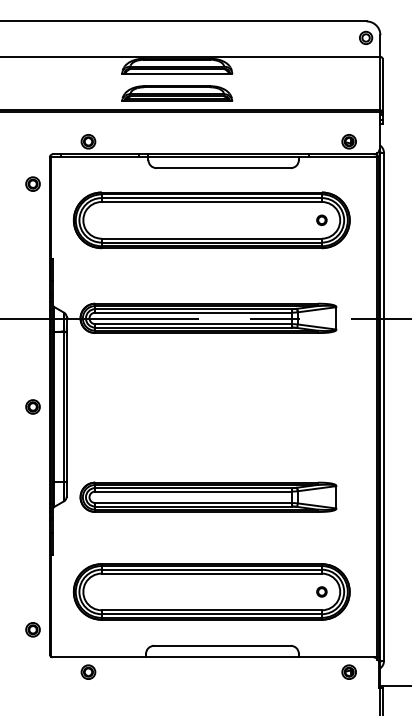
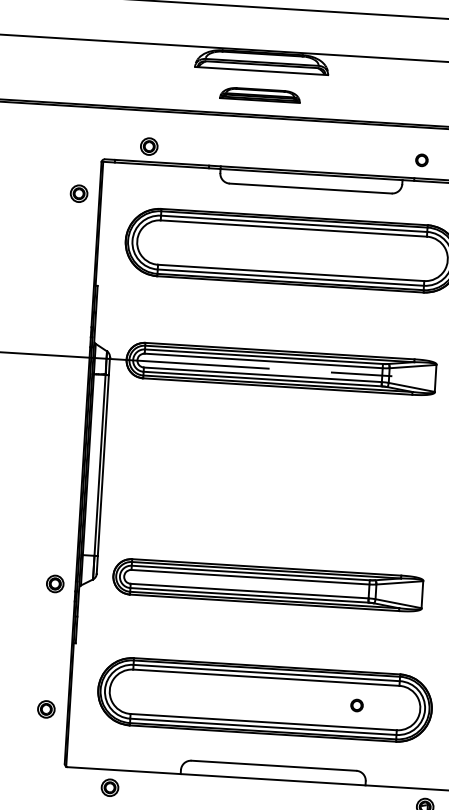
part: (177, 93) -> (260, 94), size x0.6
part: (321, 219) -> (421, 159), moved
part: (32, 406) -> (54, 583), moved
part: (321, 591) -> (356, 704), moved
part: (32, 629) -> (45, 708), moved

